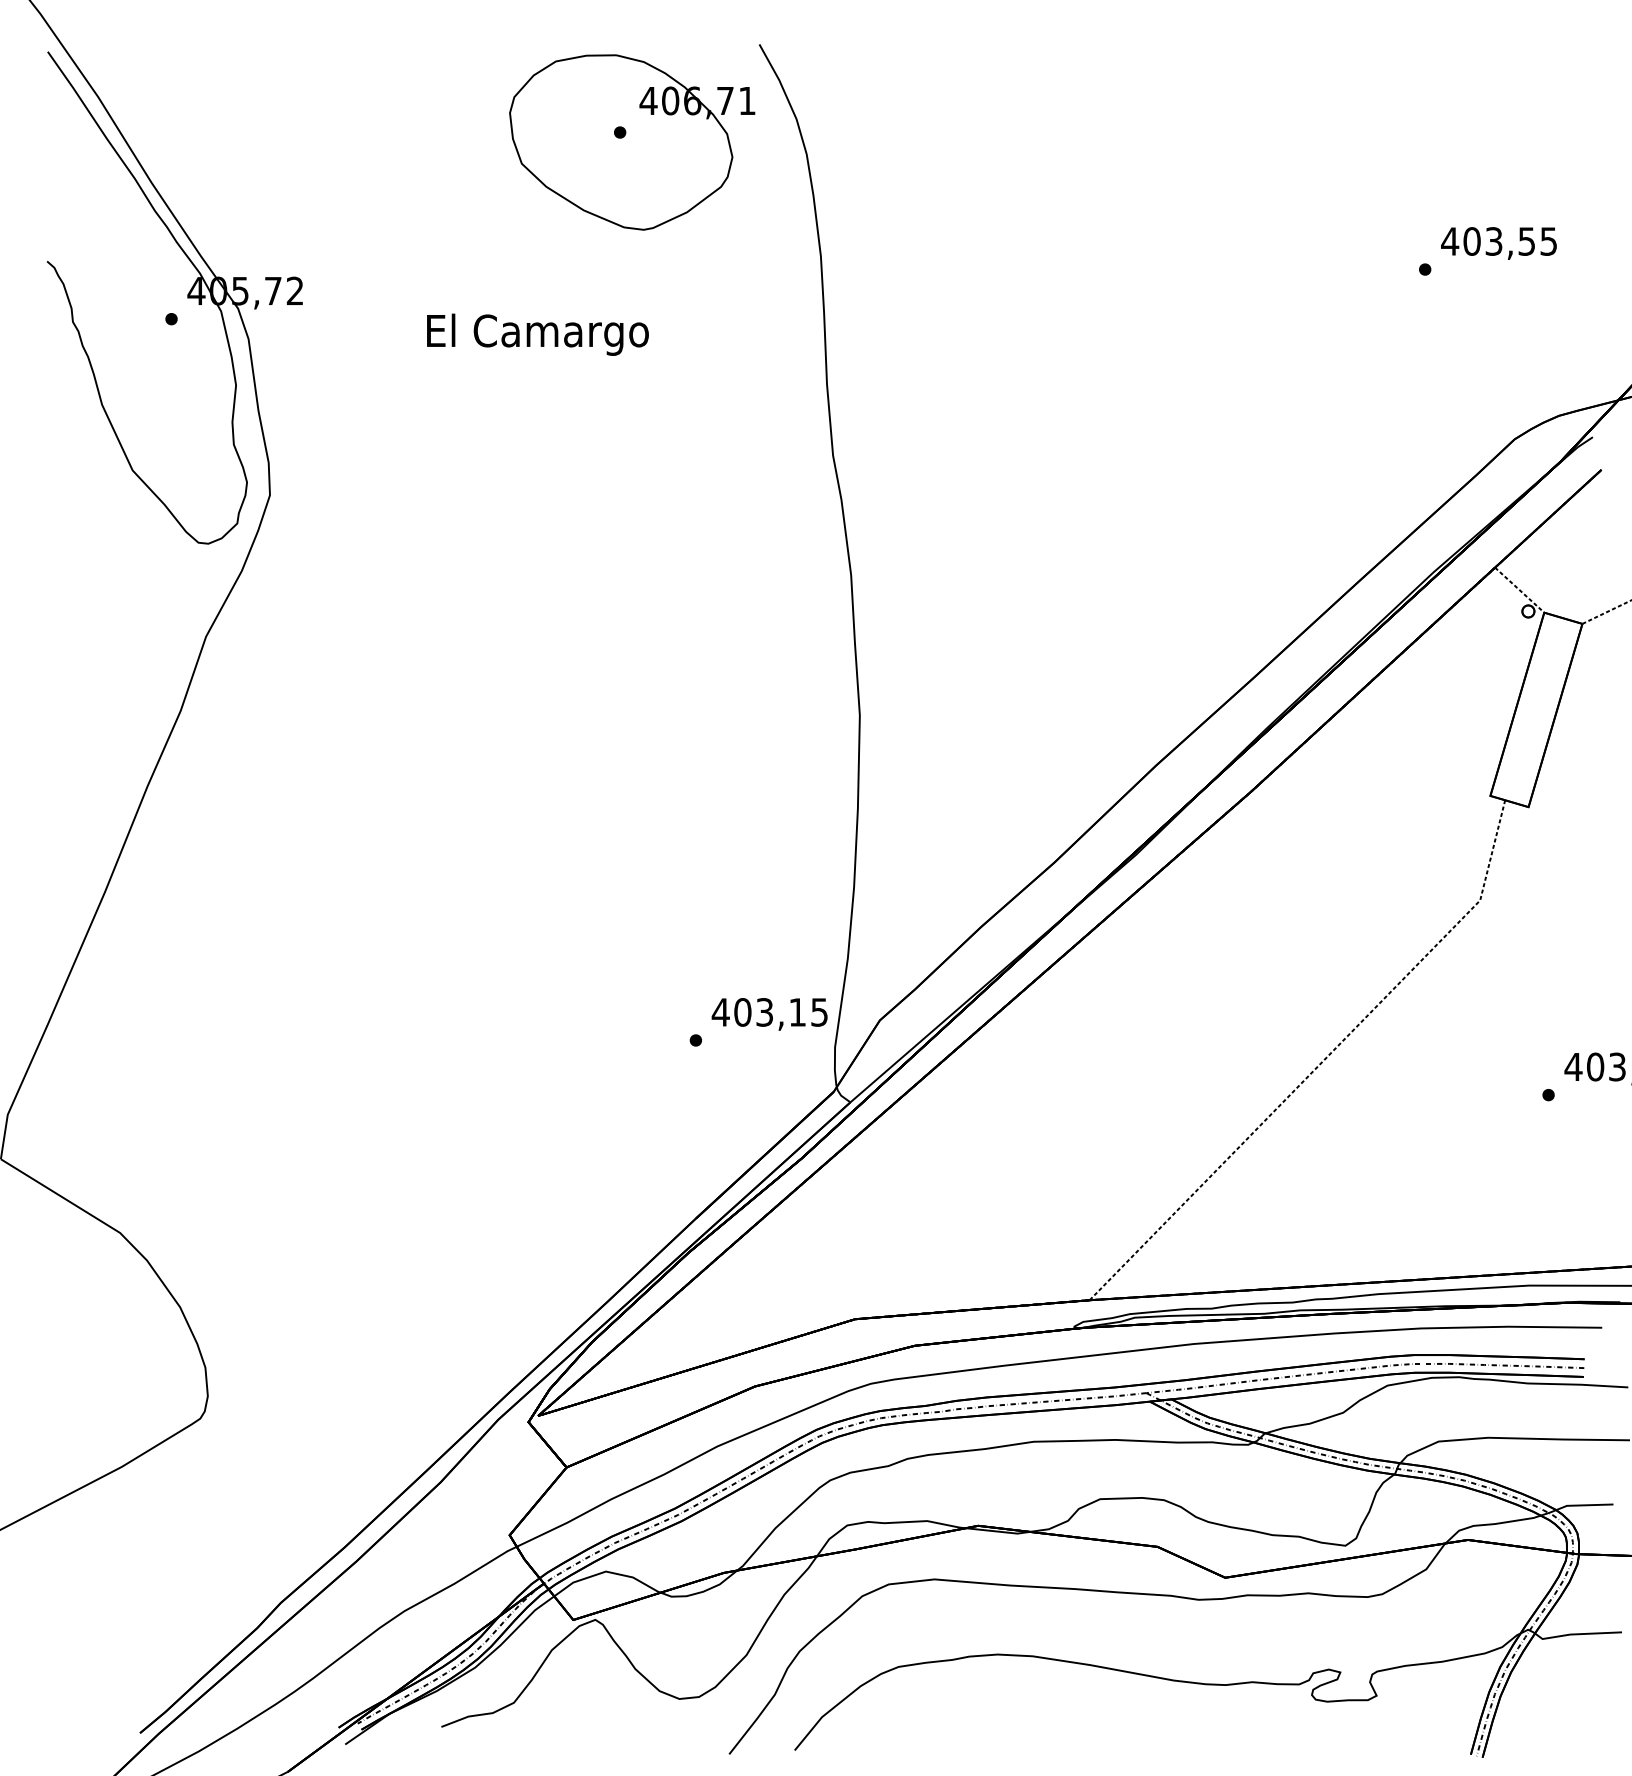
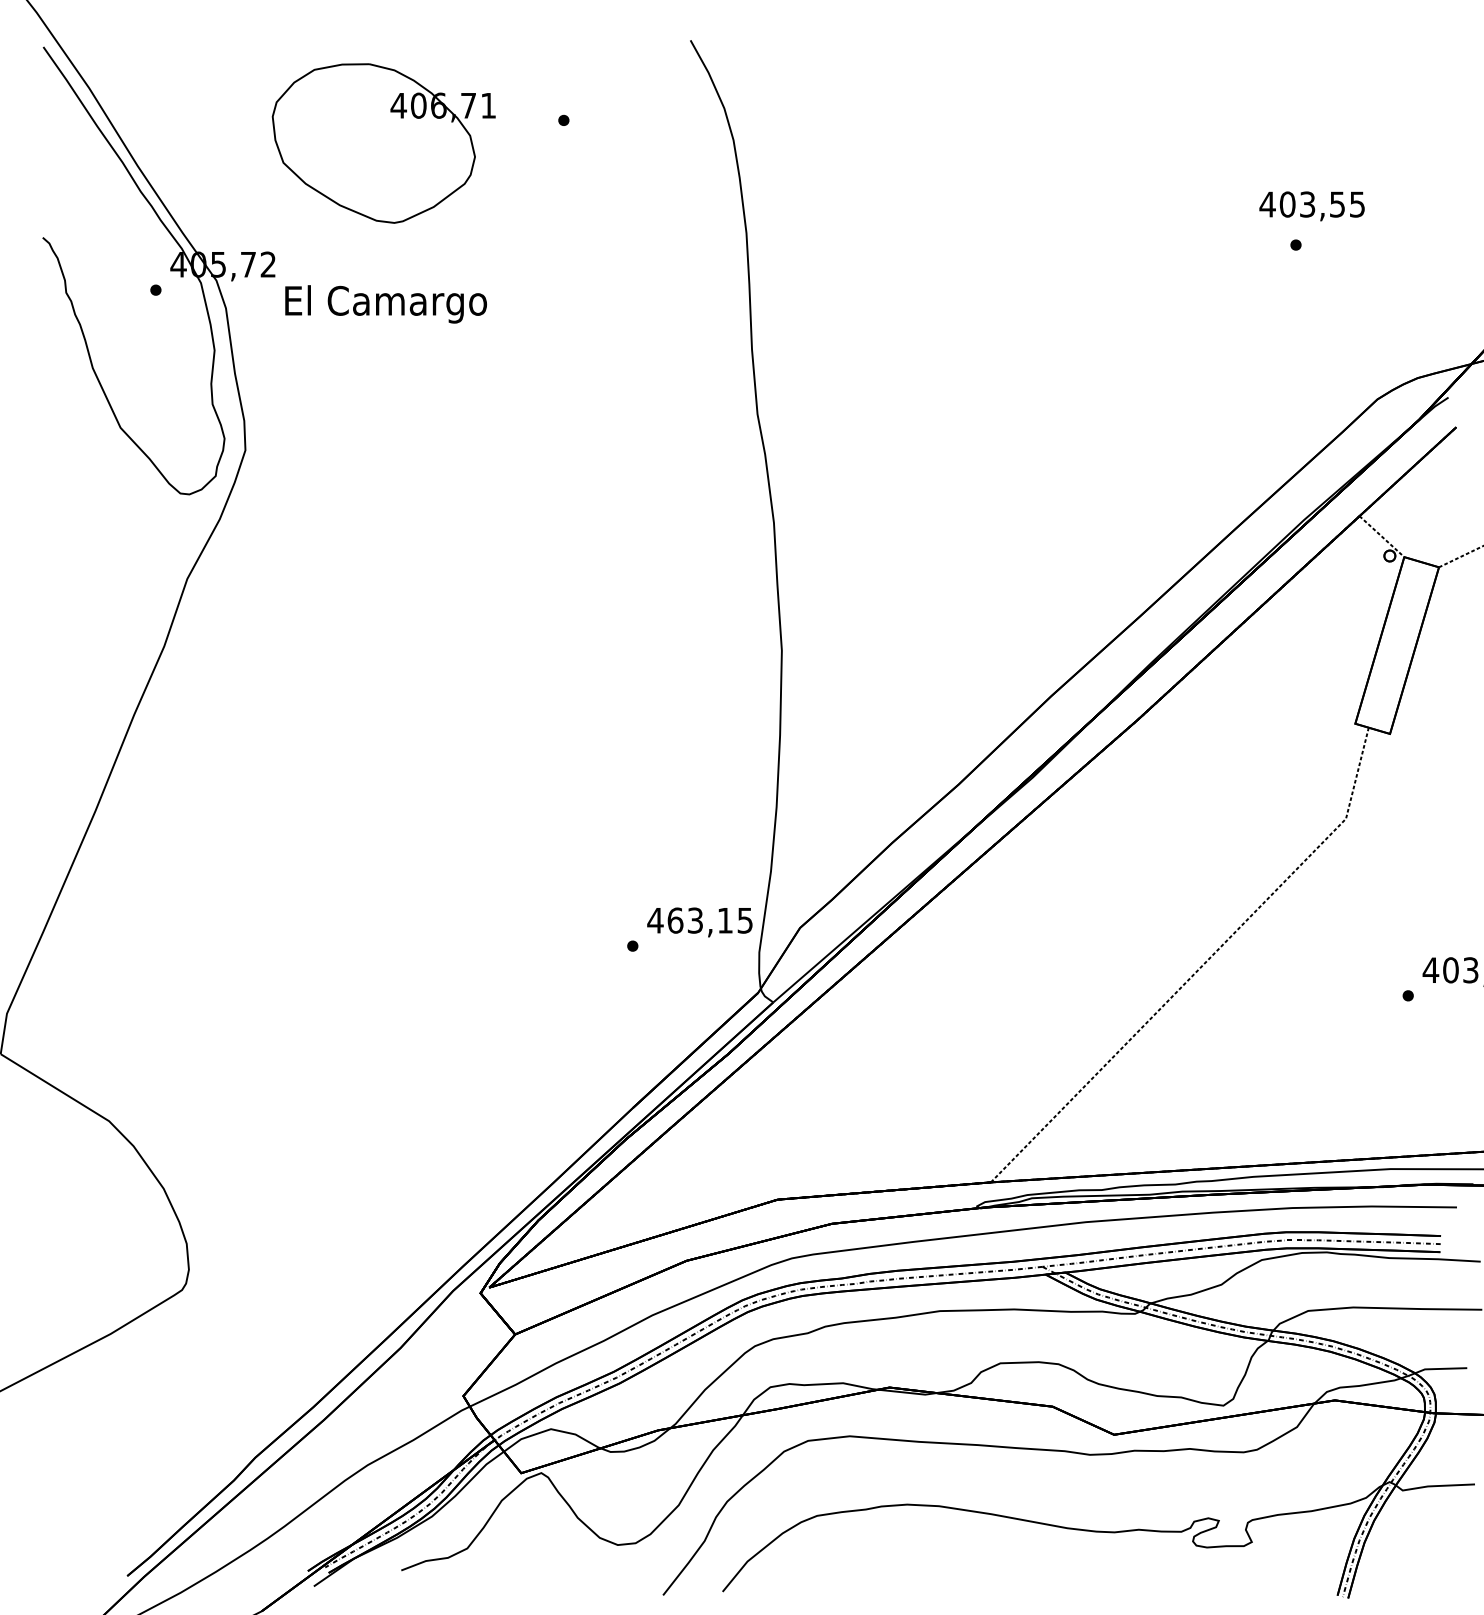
part: (631, 142) -> (383, 143), moved
text: (1498, 243) -> (1311, 206), moved
text: (537, 334) -> (385, 304), moved
text: (742, 1012) -> (675, 920), 403,15 -> 463,15

